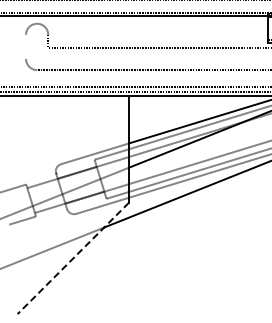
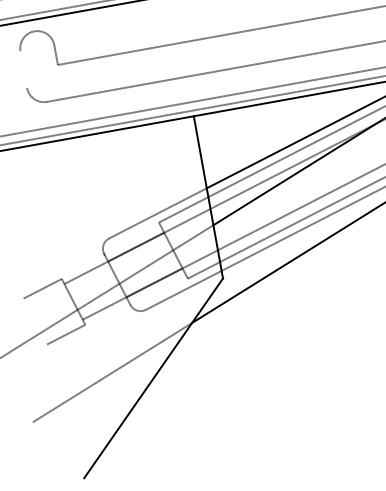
line: (73, 258) -> (153, 378), dashed -> solid

